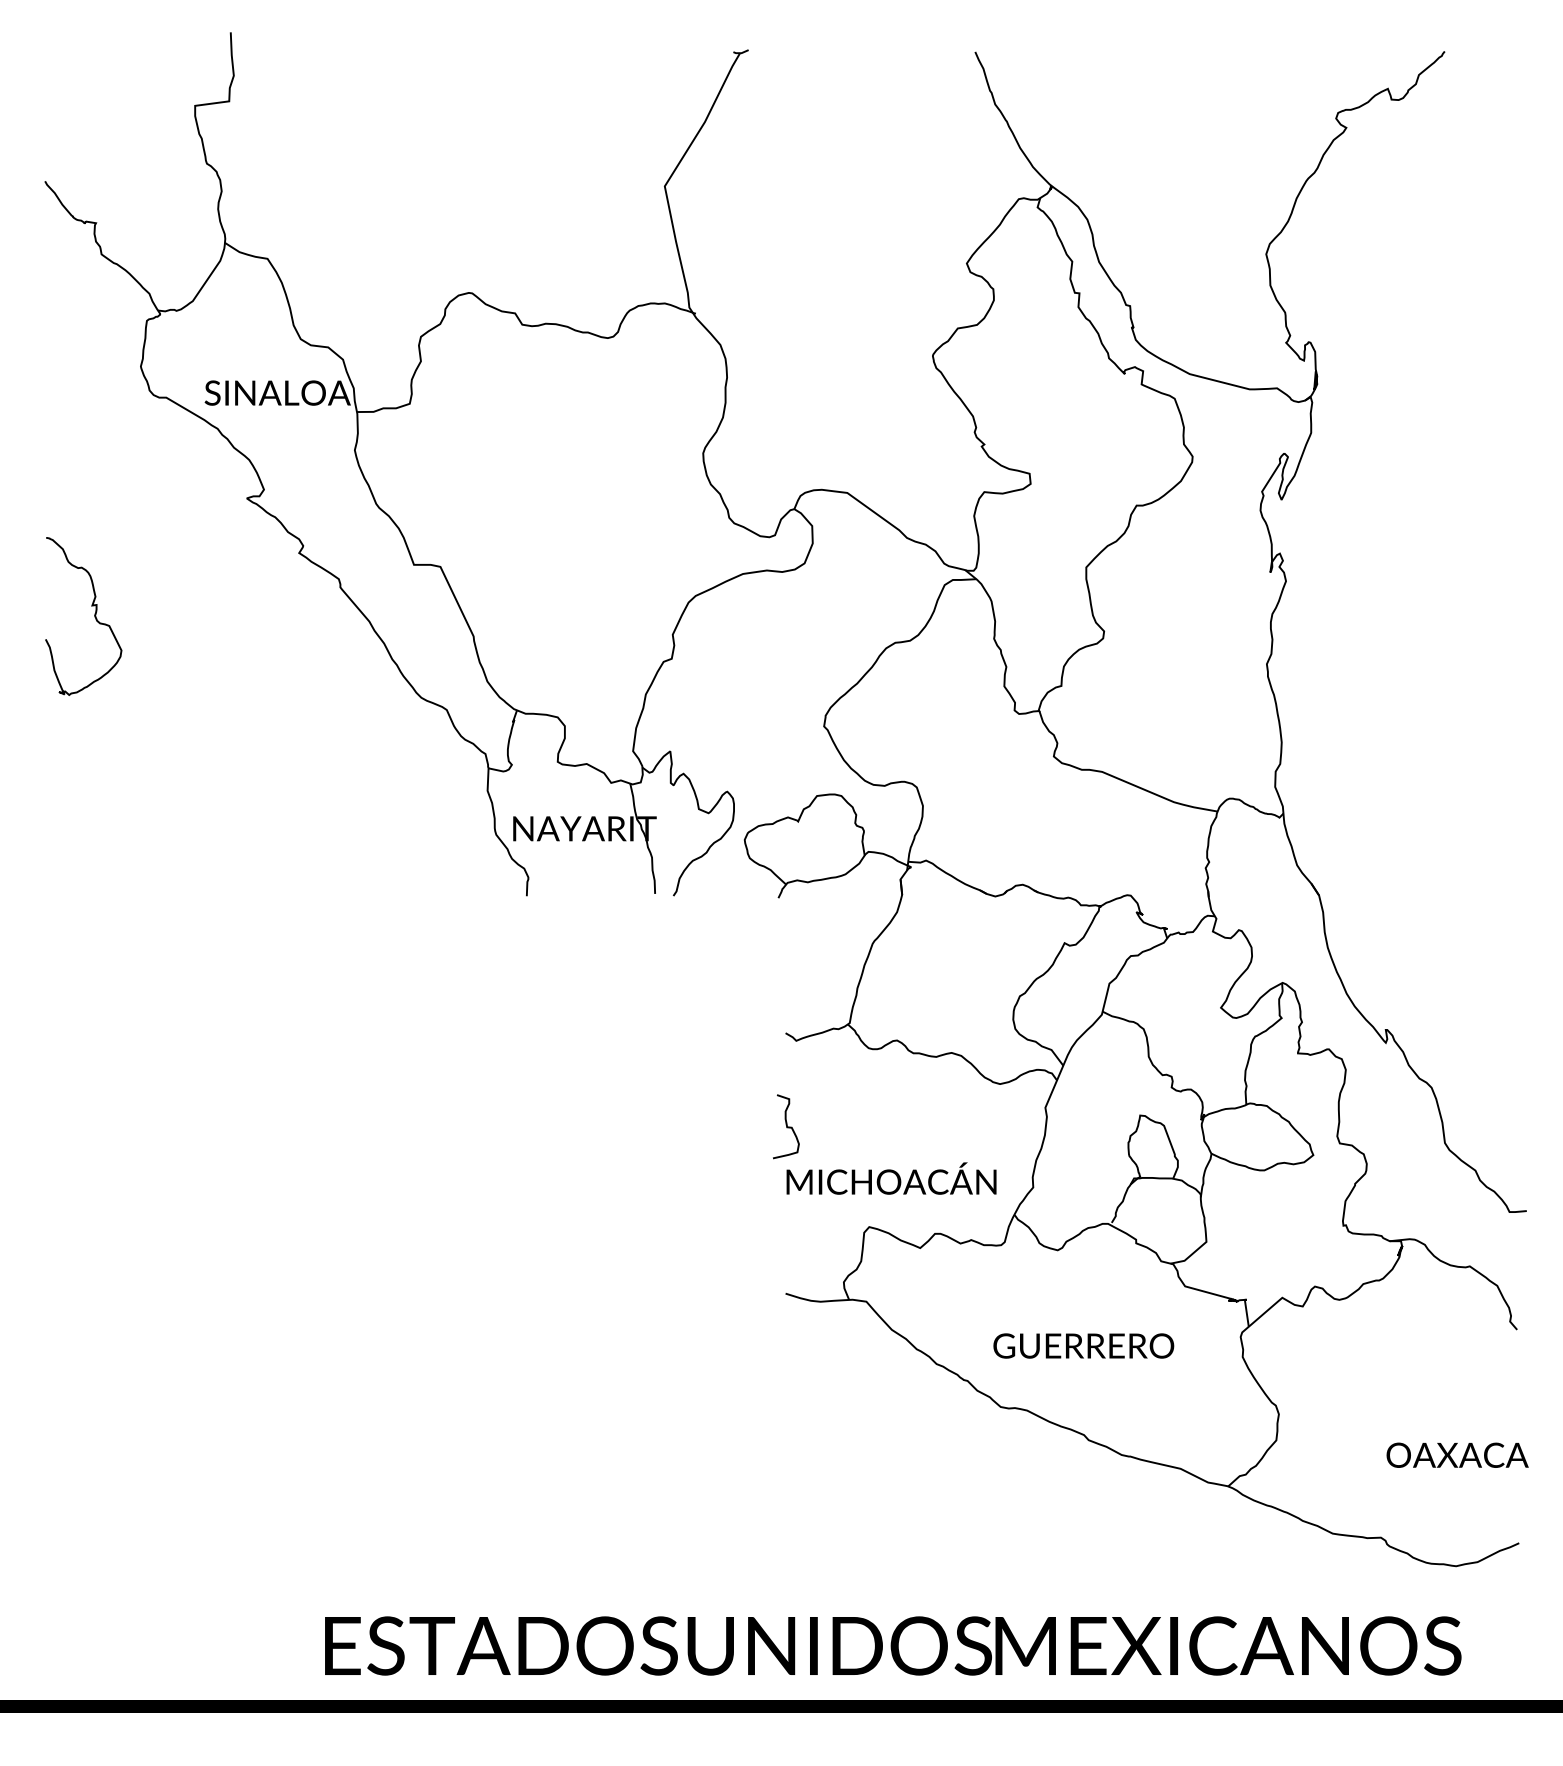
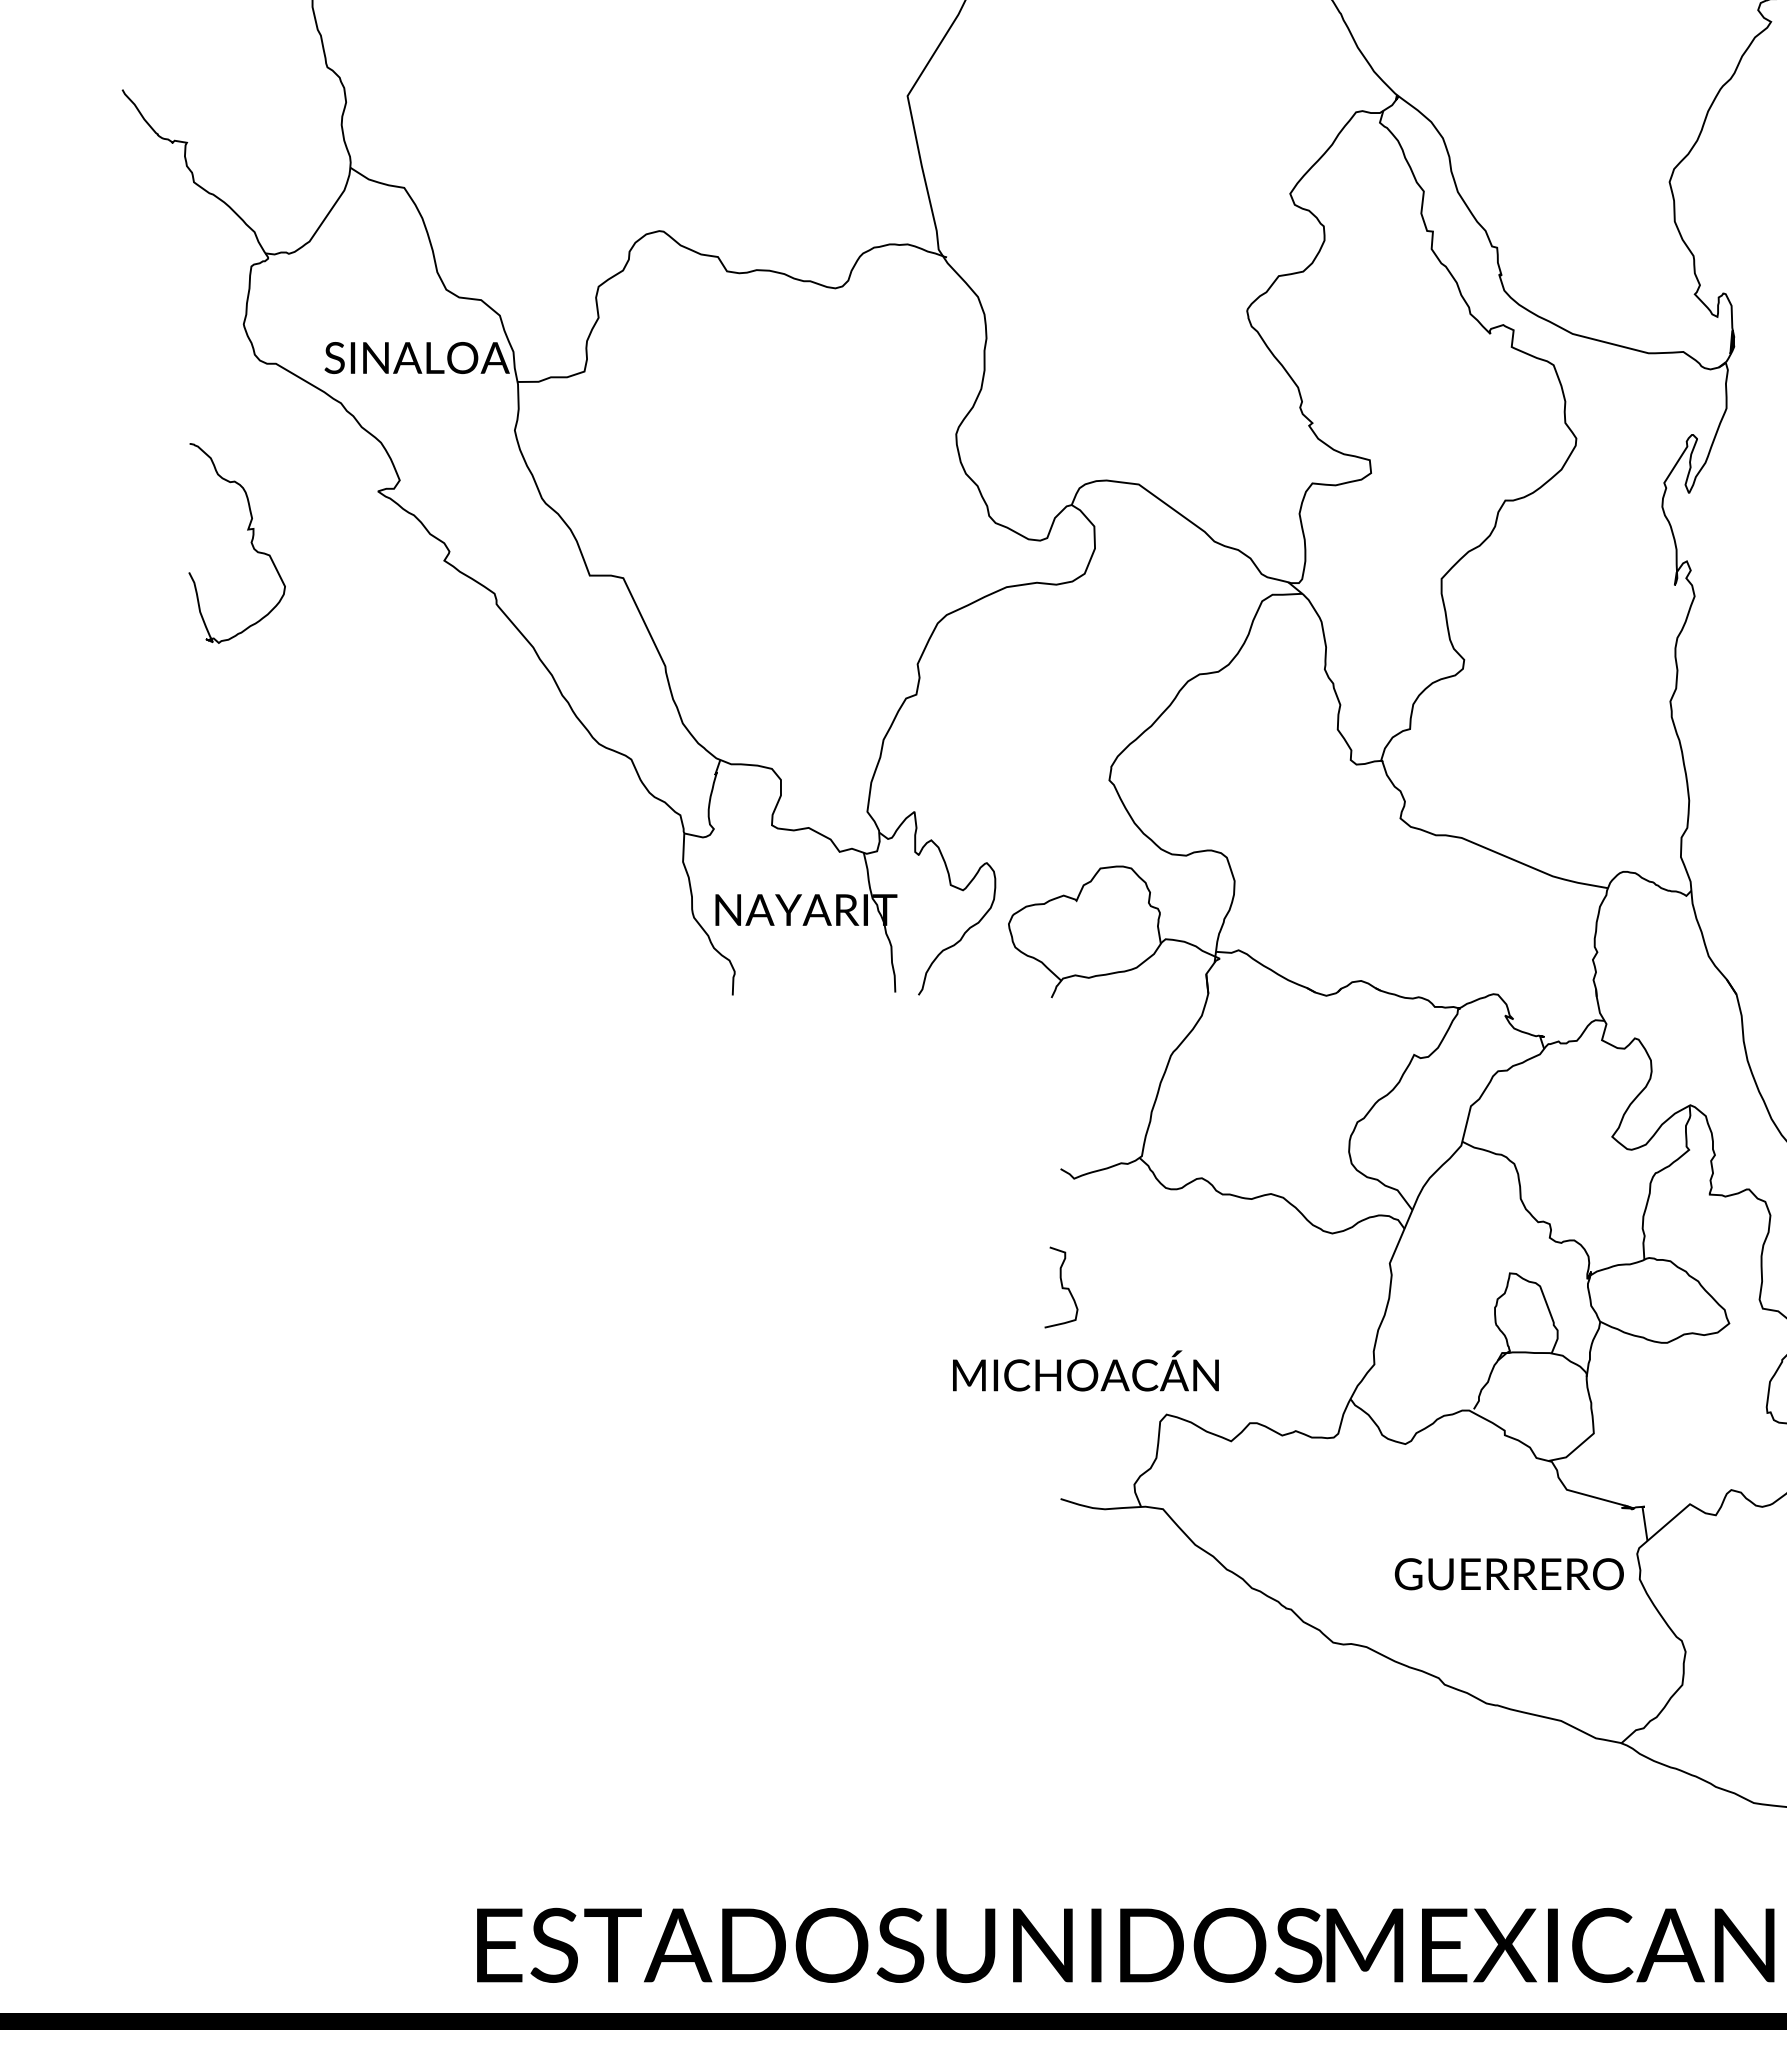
curve: (94, 616) -> (250, 543), moved
text: (891, 1178) -> (1085, 1370), moved
text: (1083, 1345) -> (1509, 1573), moved

